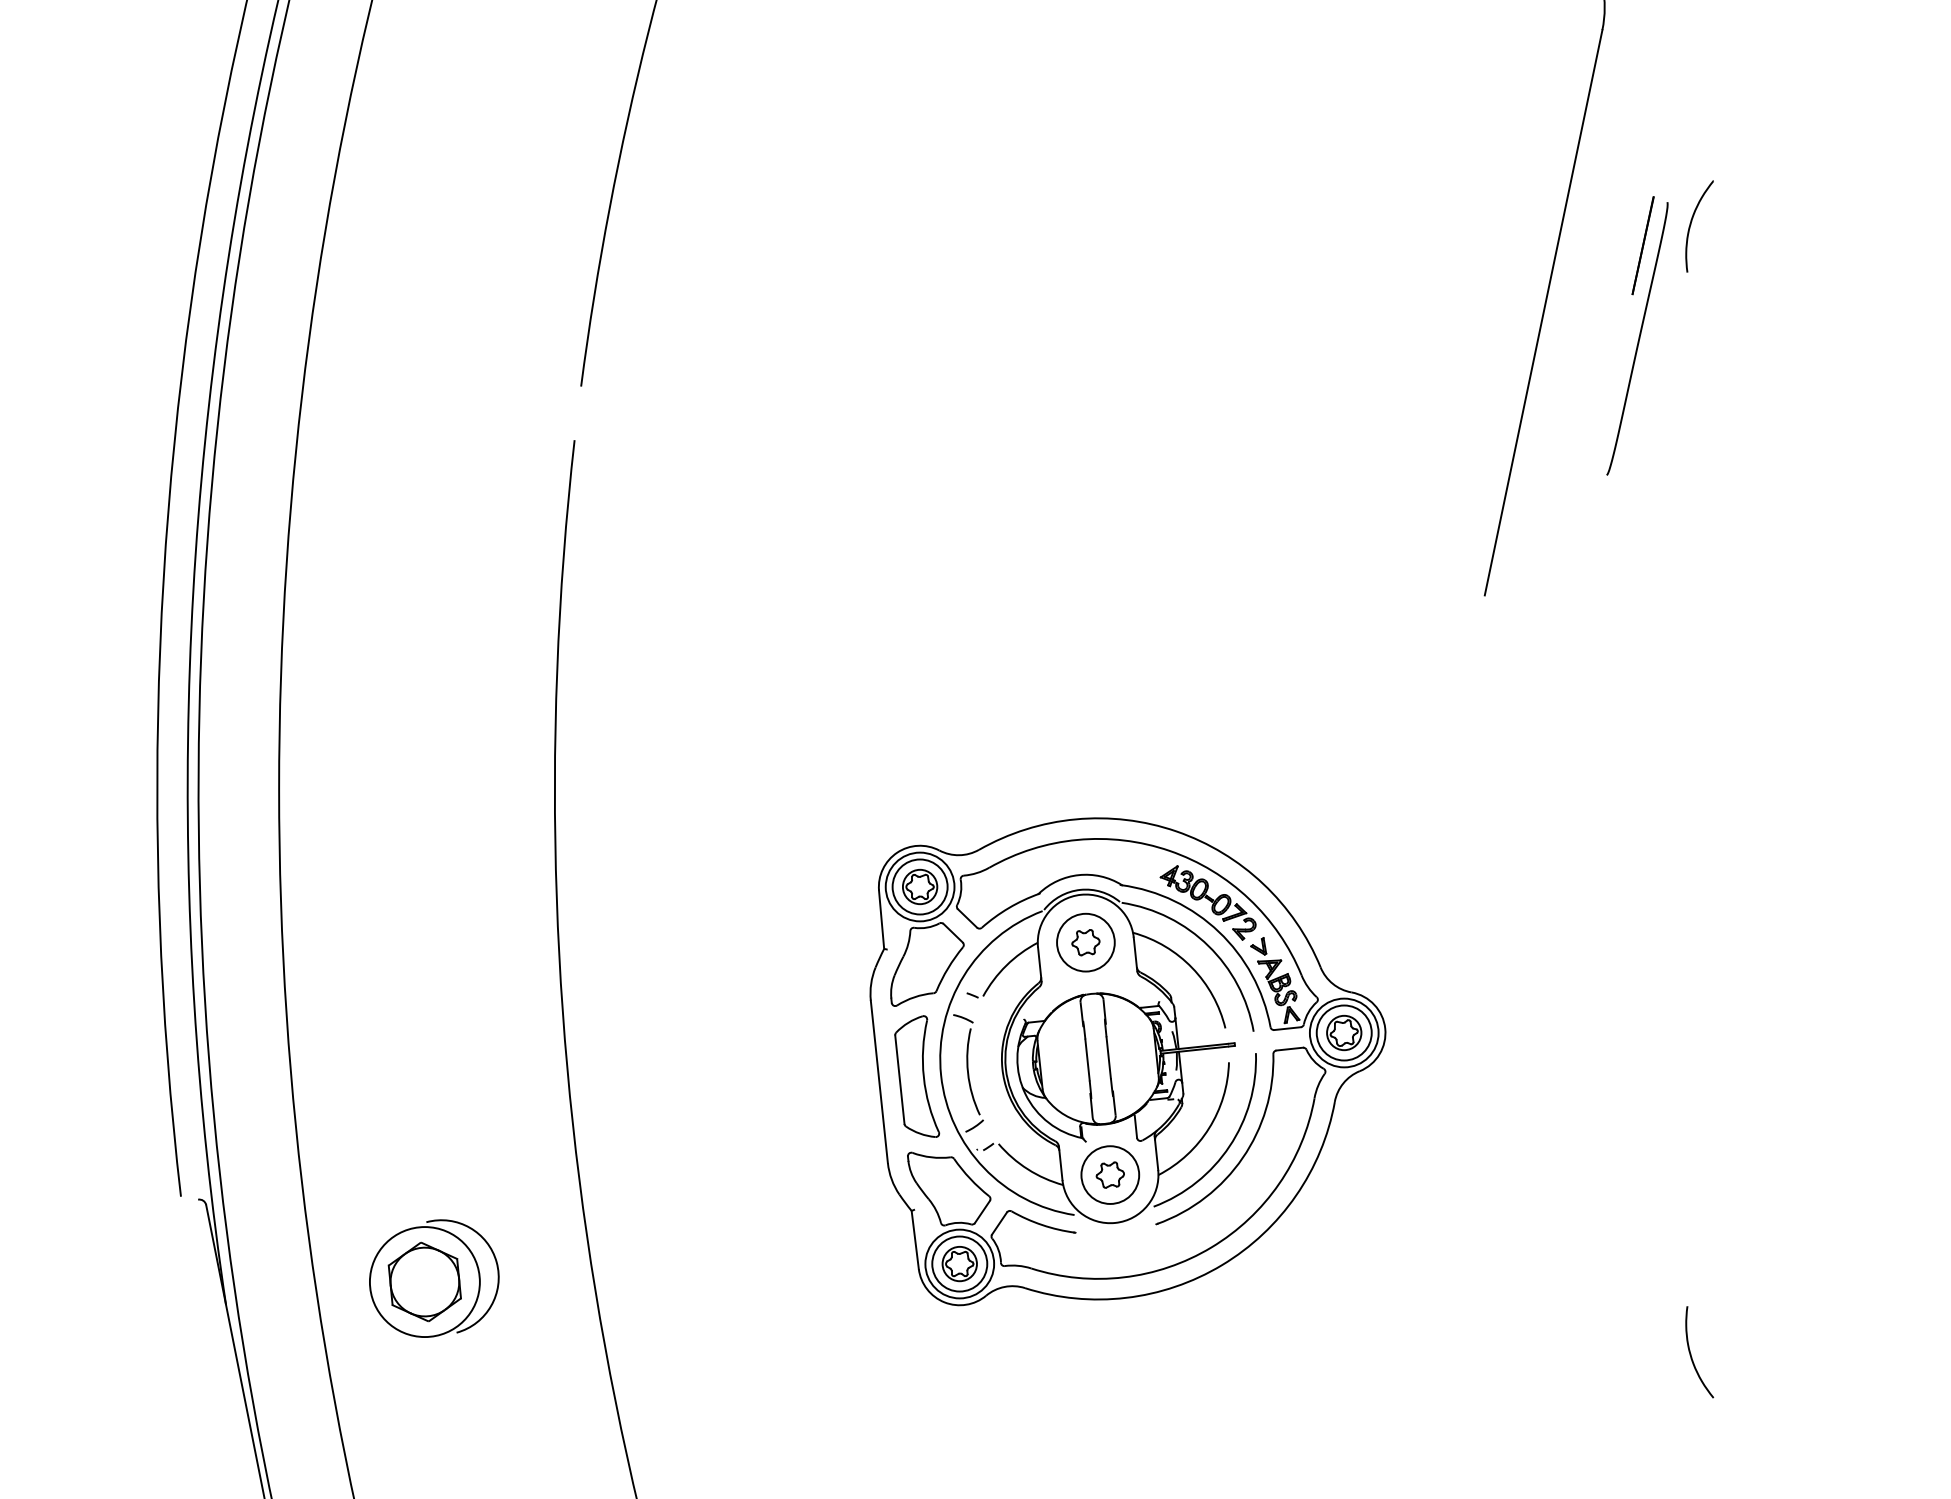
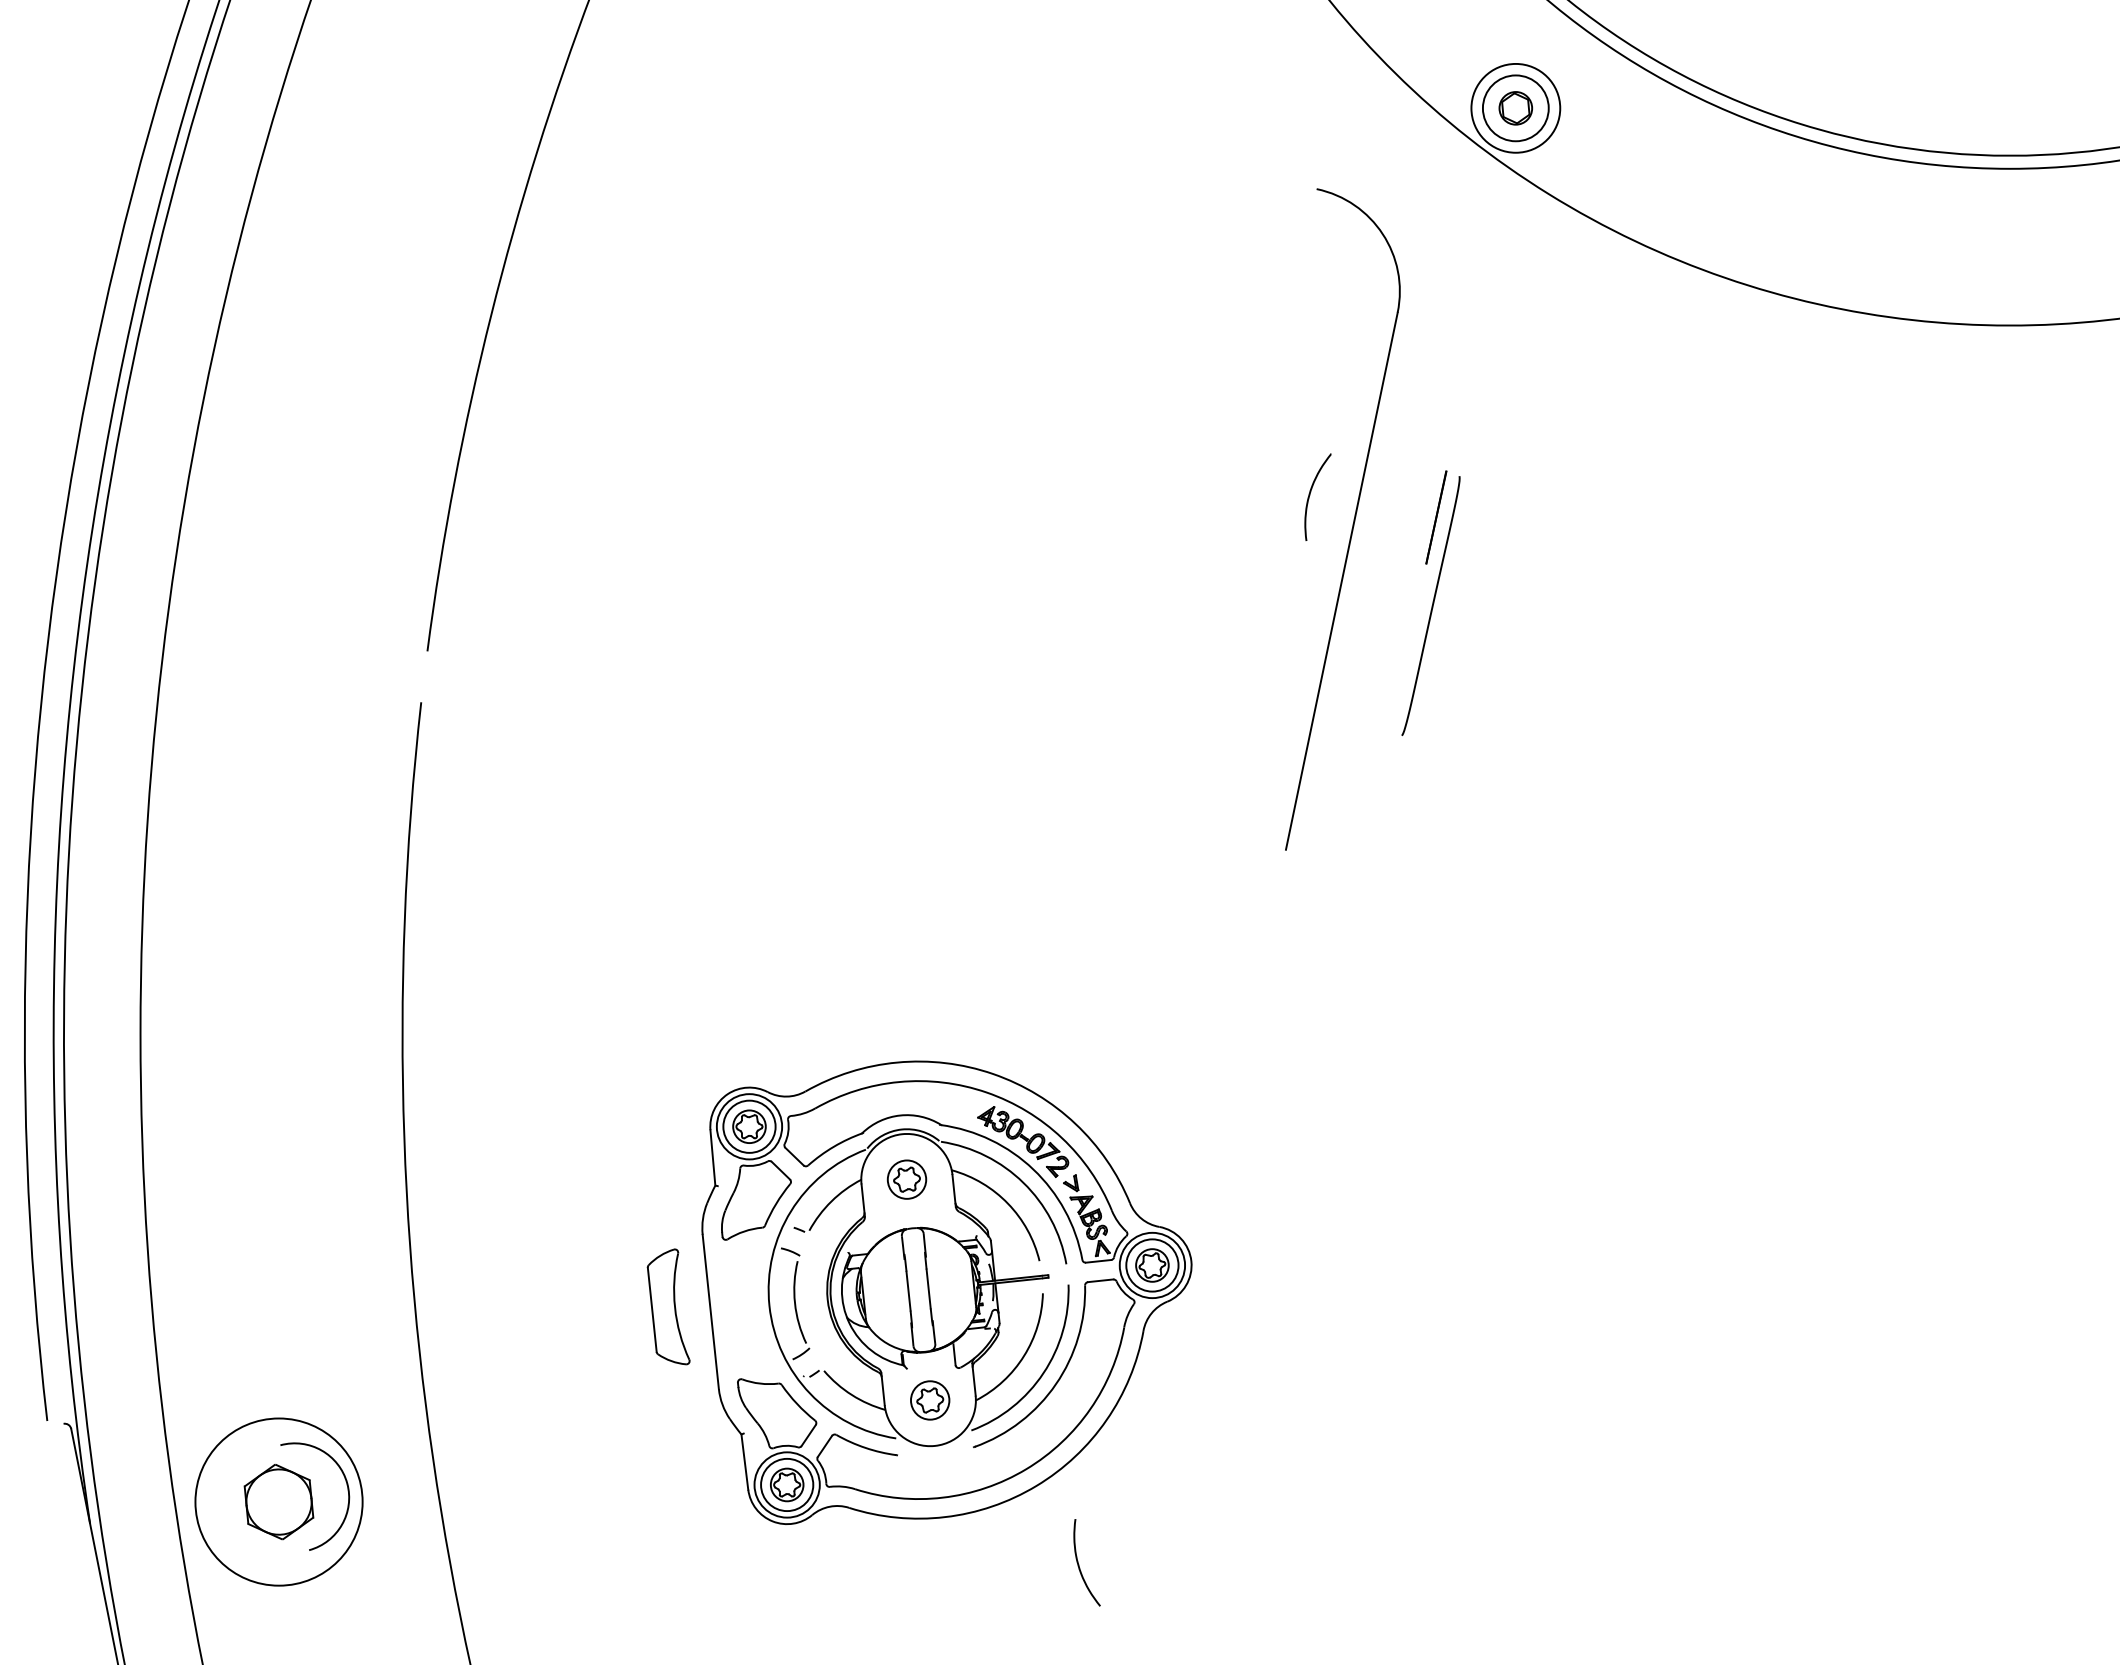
curve: (1691, 224) -> (1310, 495), moved
circle: (1085, 942) -> (906, 1179), size x0.7
part: (916, 1076) -> (668, 1306), moved
circle: (1109, 1175) -> (929, 1400), size x0.7
circle: (424, 1281) -> (278, 1501), size x1.6
curve: (1691, 1354) -> (1079, 1564), moved

